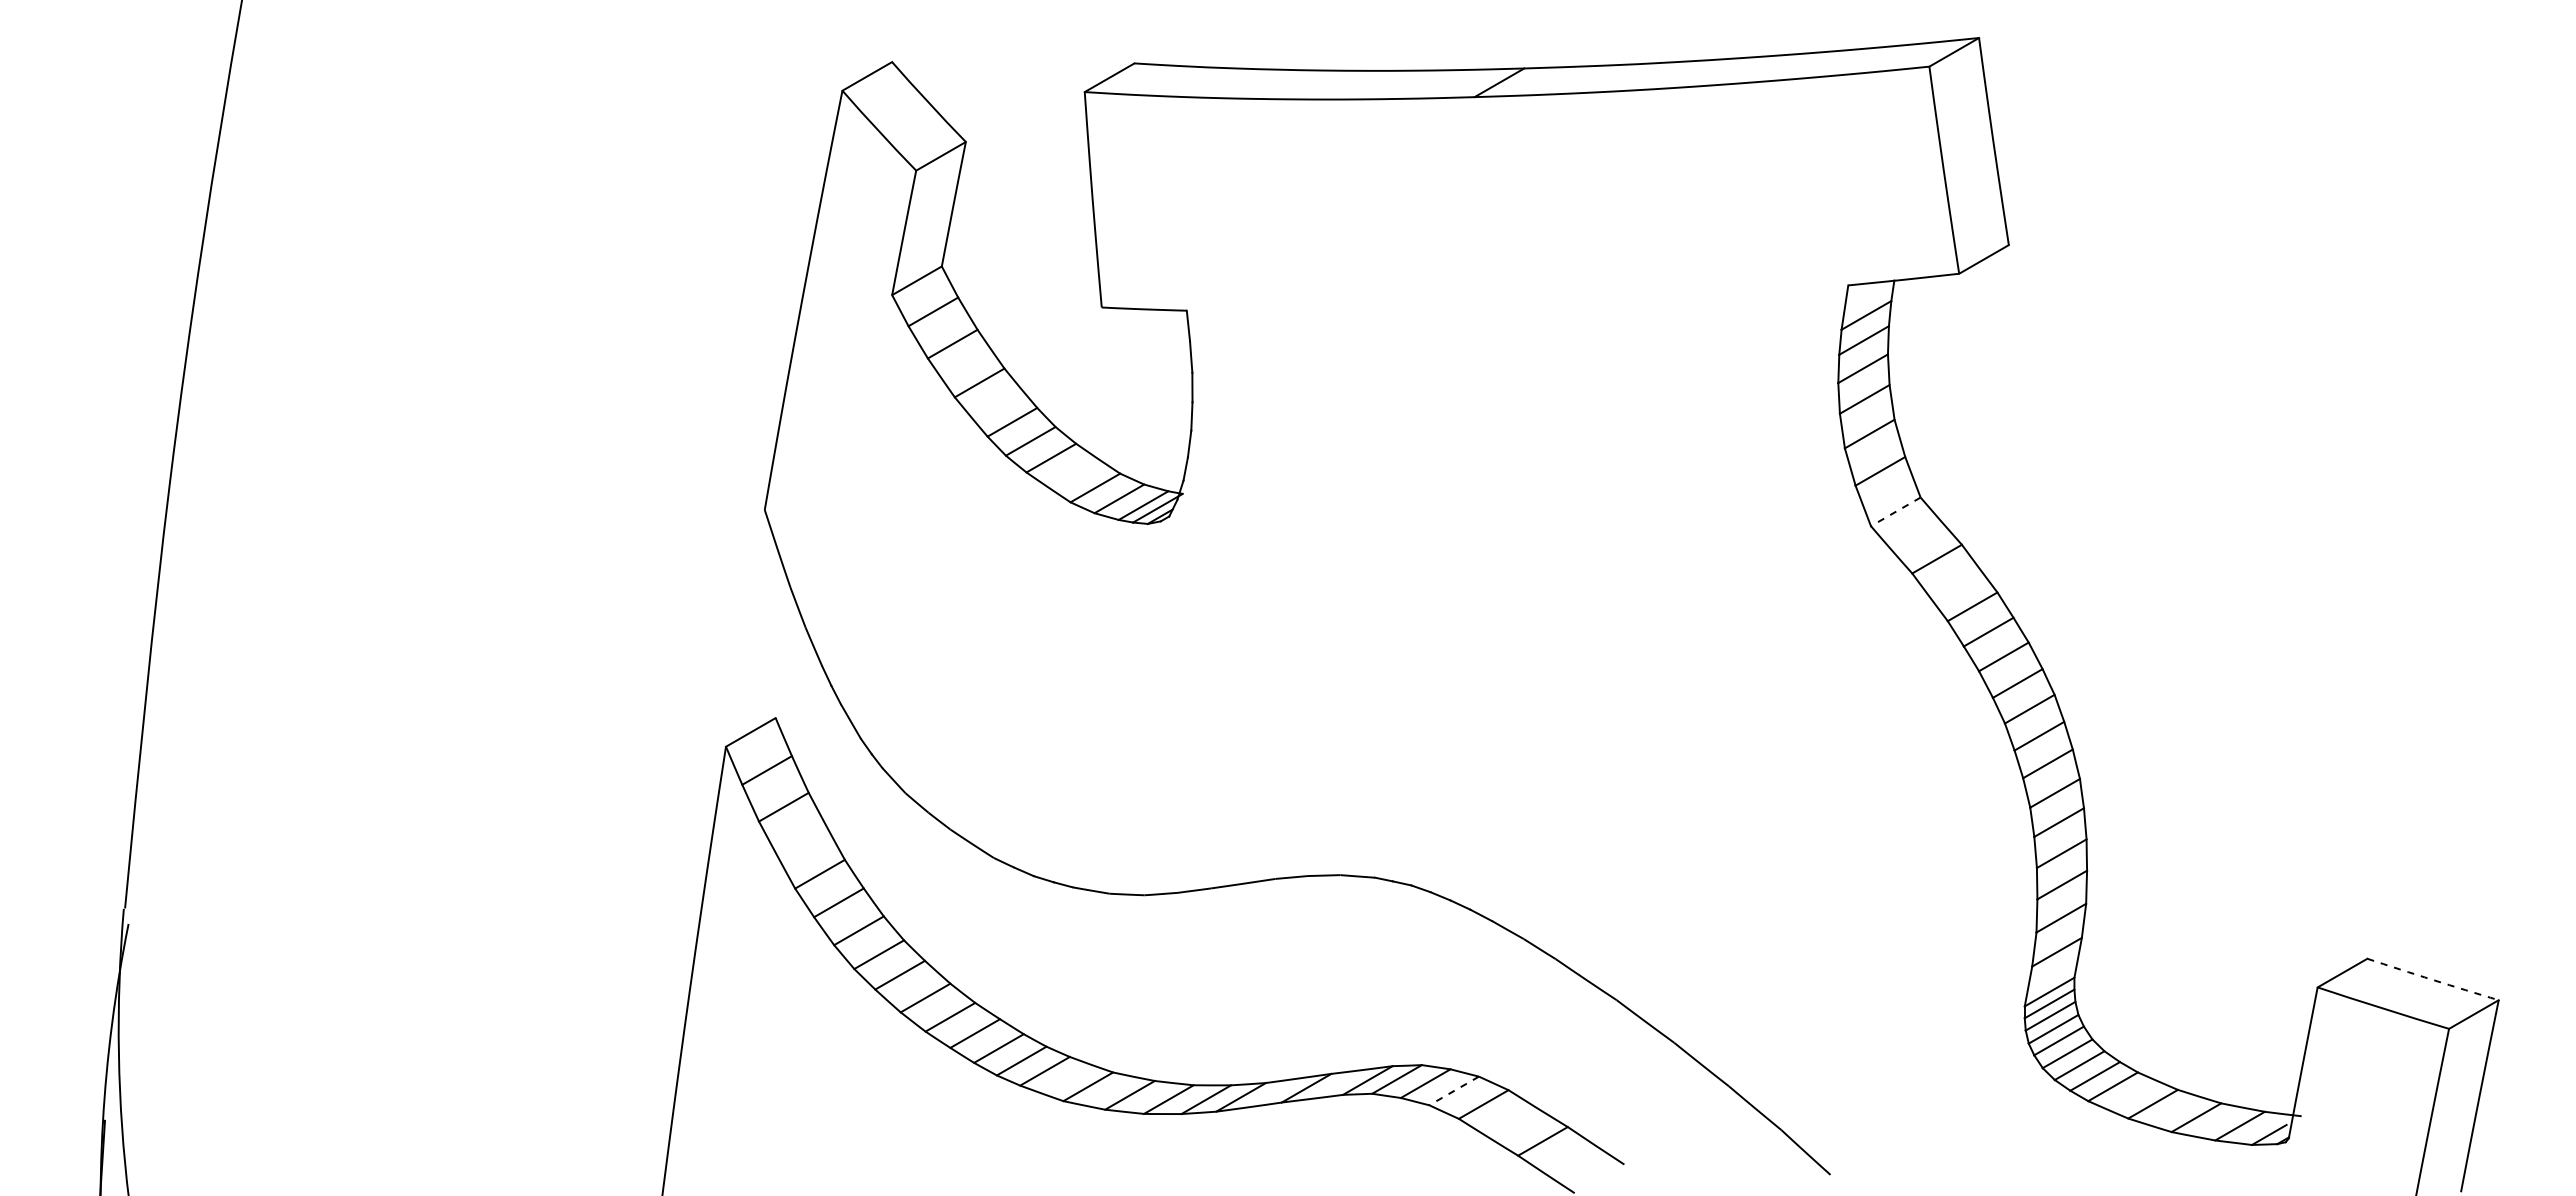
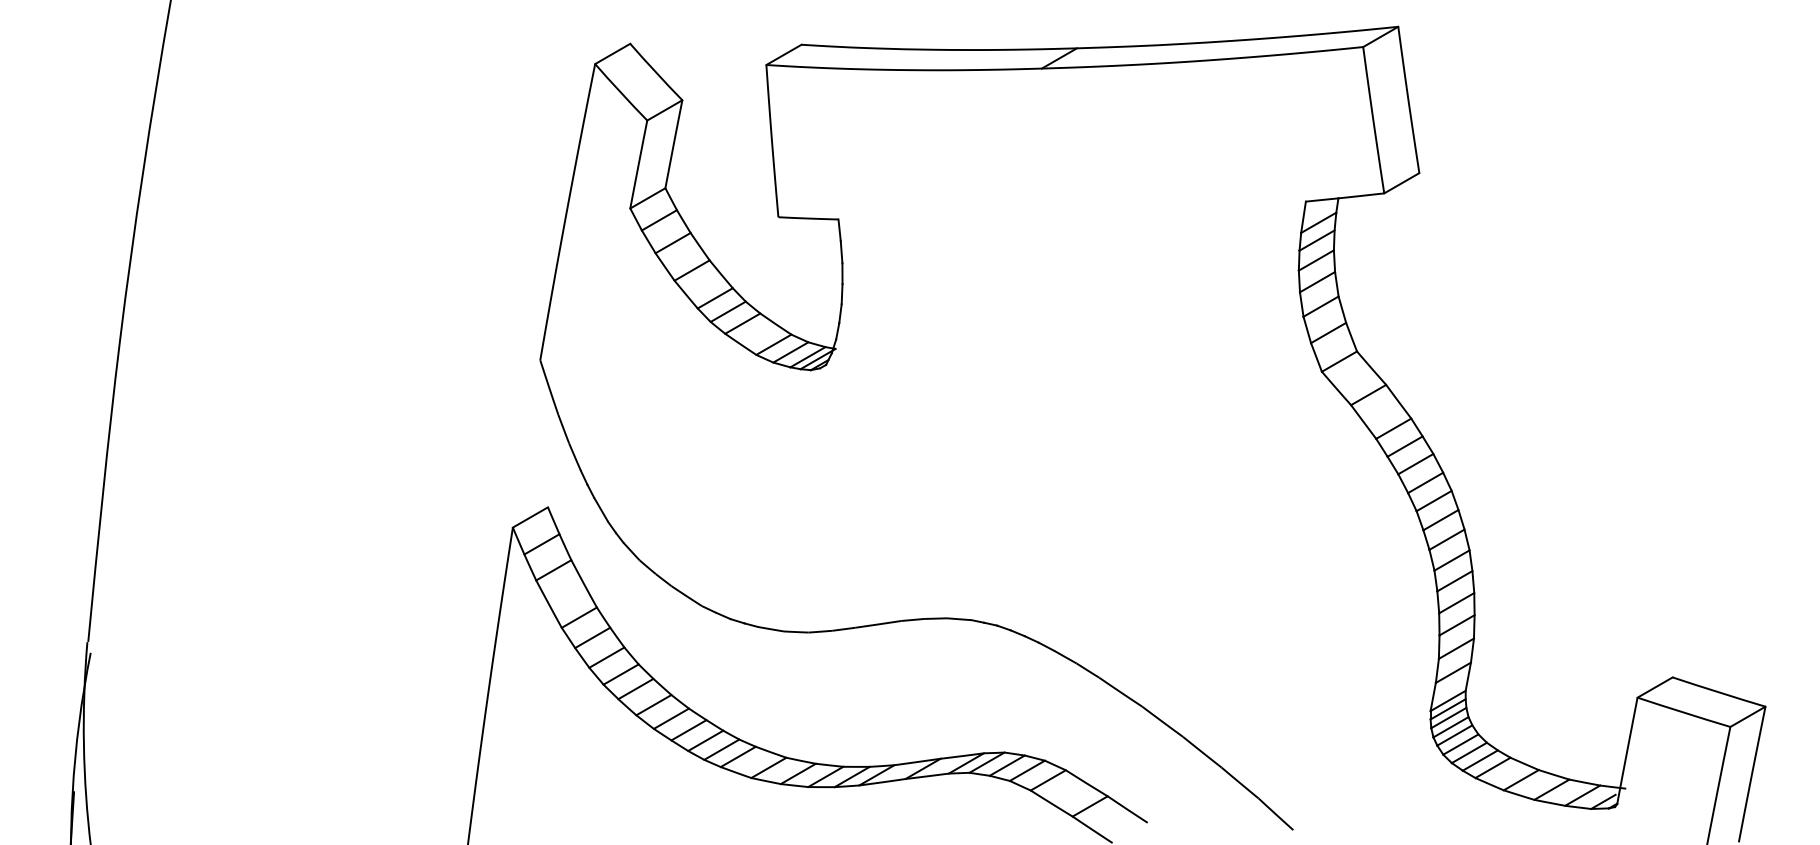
line: (1895, 511) -> (1339, 361), dashed -> solid
arc: (2432, 979) -> (1718, 692), dashed -> solid
line: (1454, 1090) -> (1027, 770), dashed -> solid

